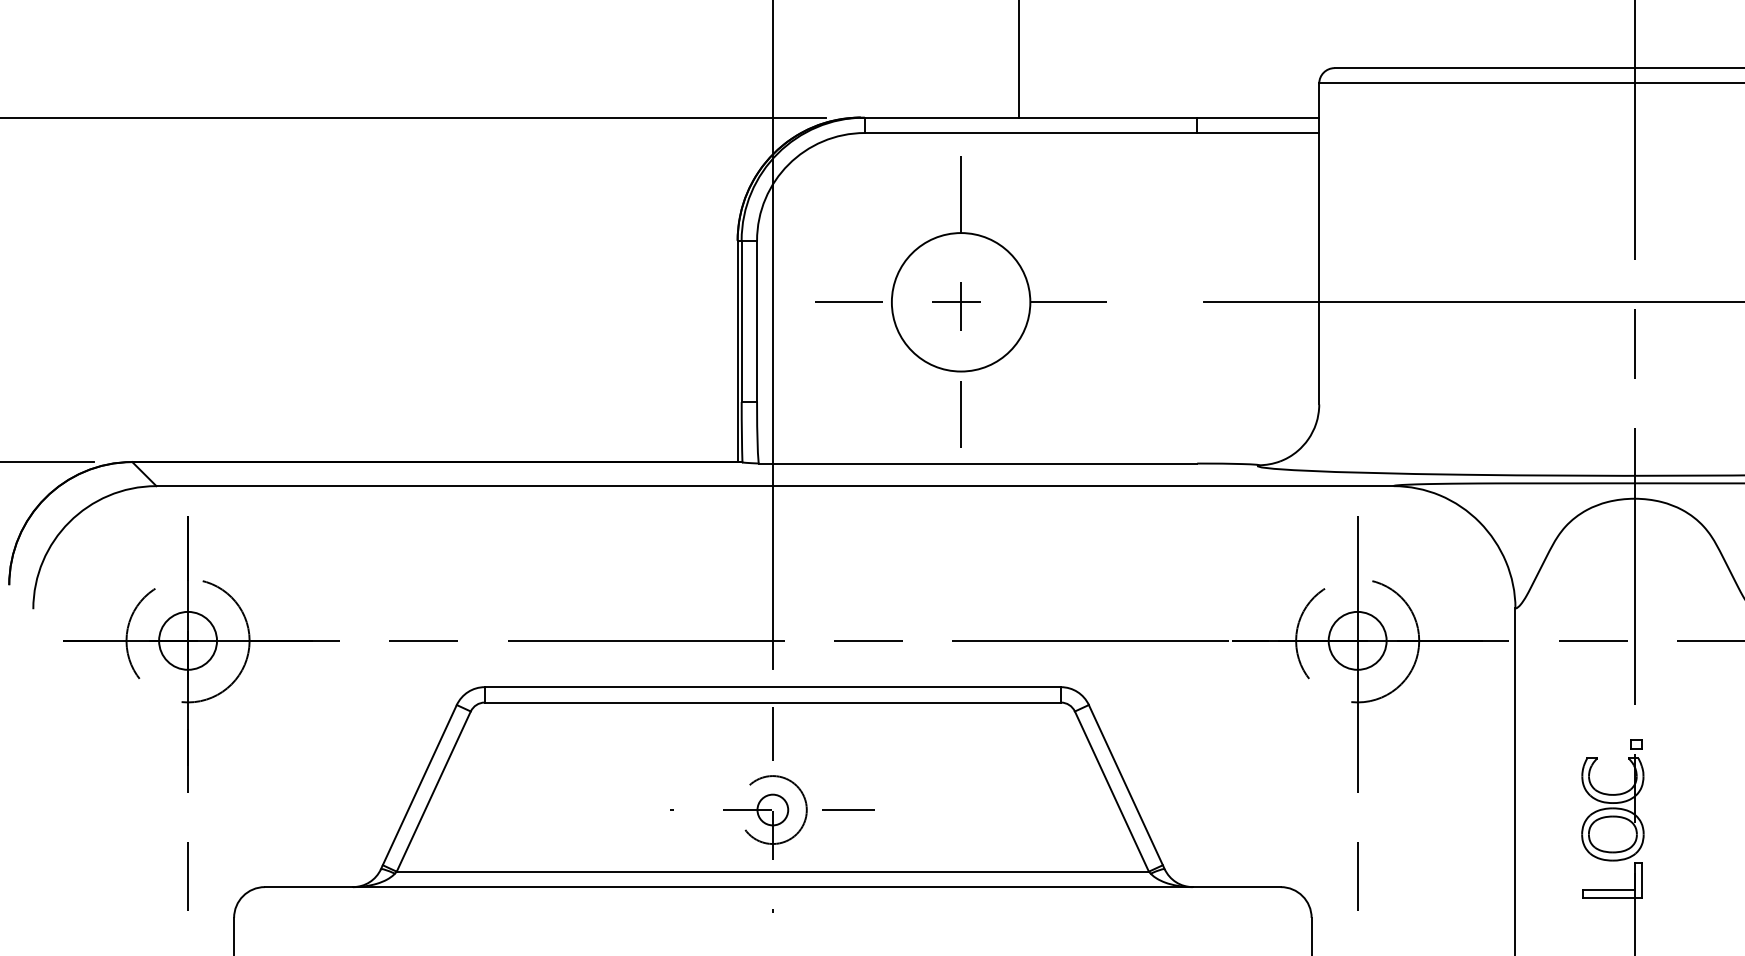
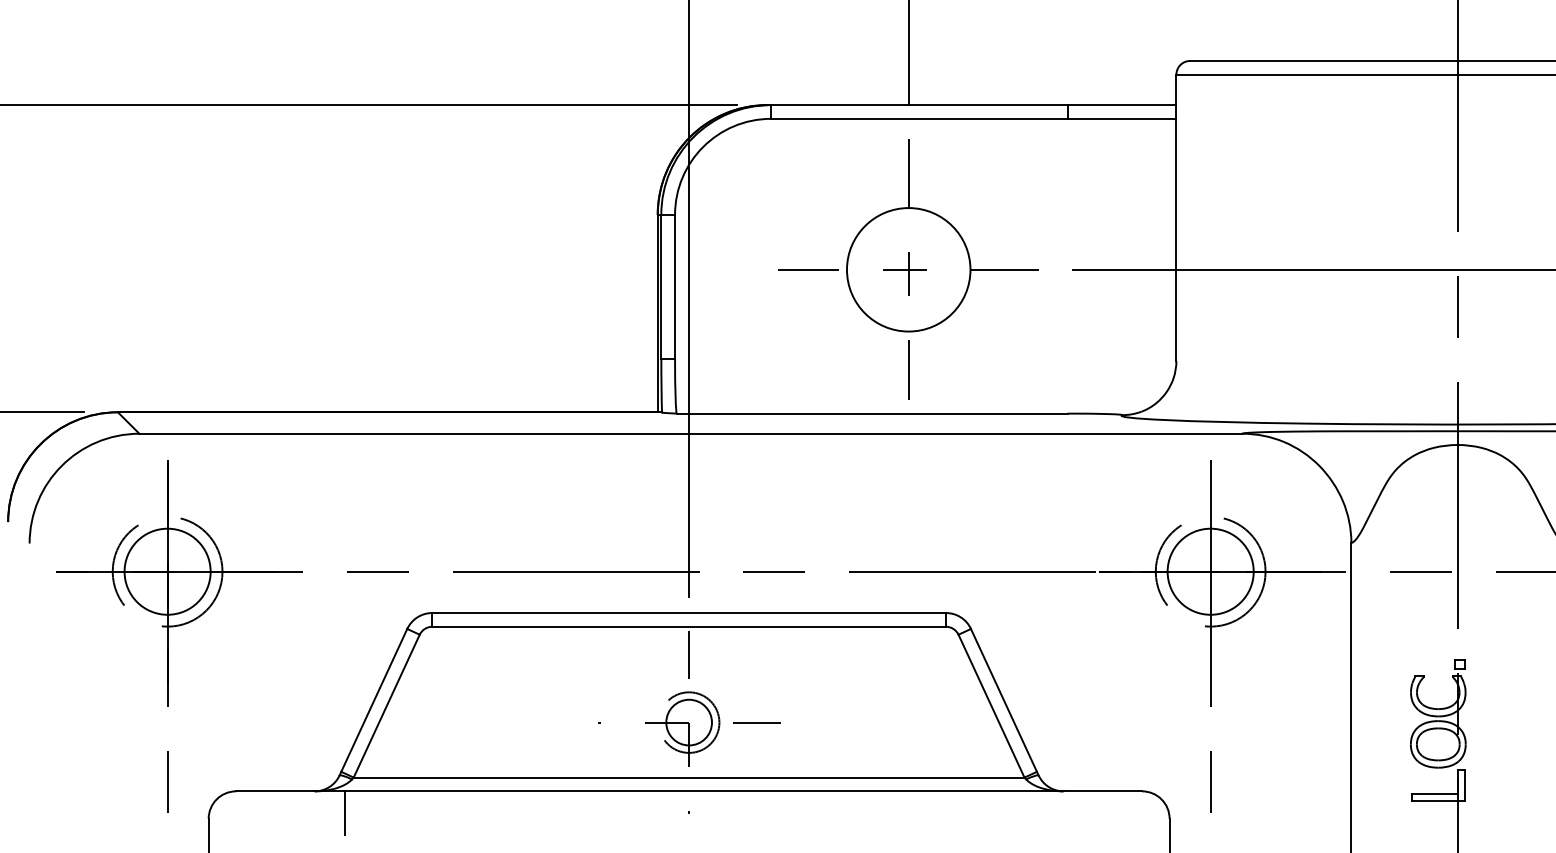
part: (960, 301) -> (908, 269), moved
circle: (187, 640) -> (167, 571), size x1.67
circle: (1357, 640) -> (1210, 571), size x1.67
circle: (772, 809) -> (688, 722), size x1.67
line: (387, 911) -> (345, 813), added

